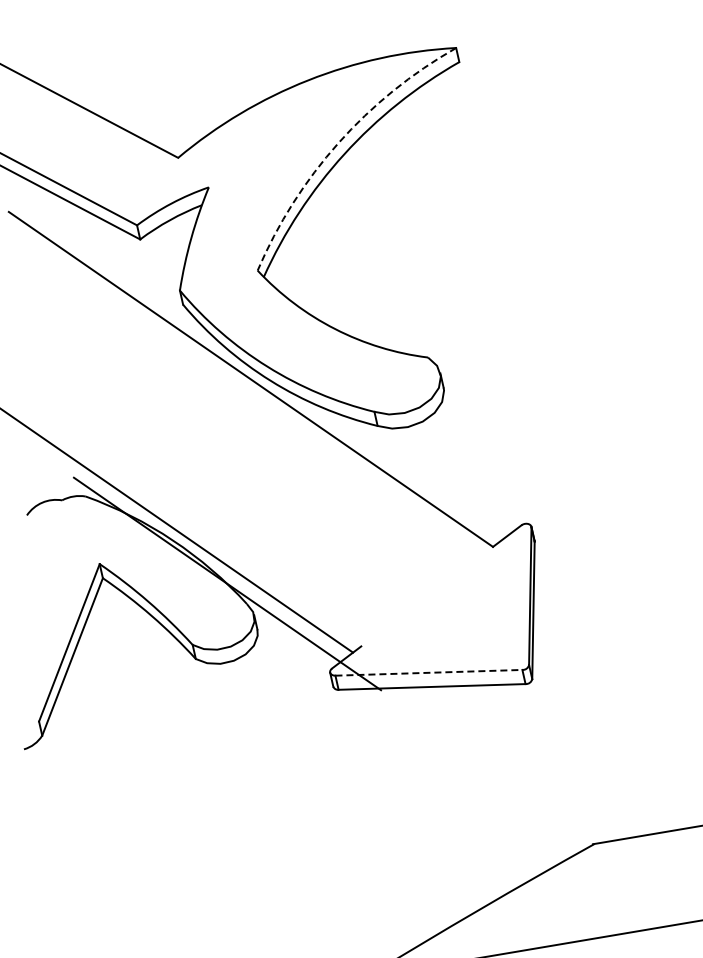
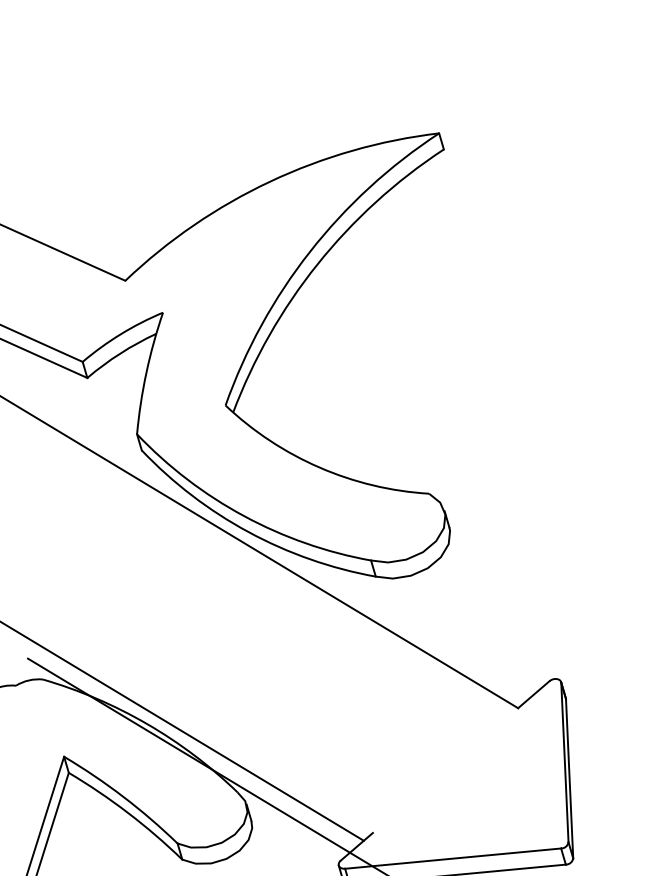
arc: (338, 142) -> (309, 251), dashed -> solid
line: (428, 672) -> (452, 858), dashed -> solid

